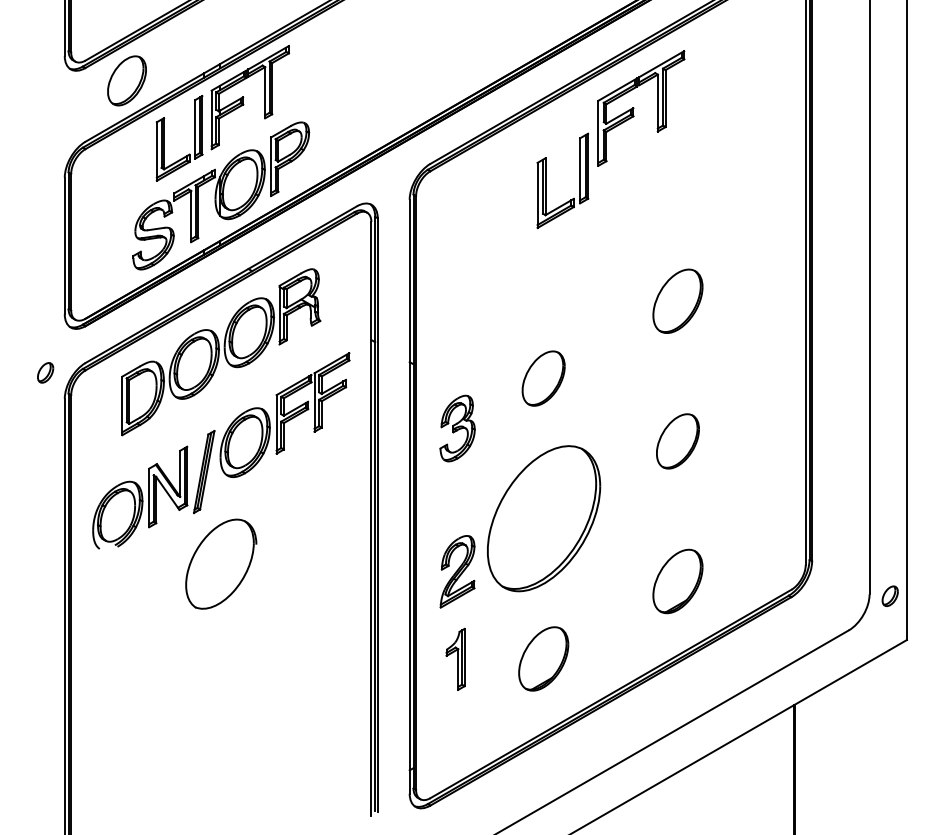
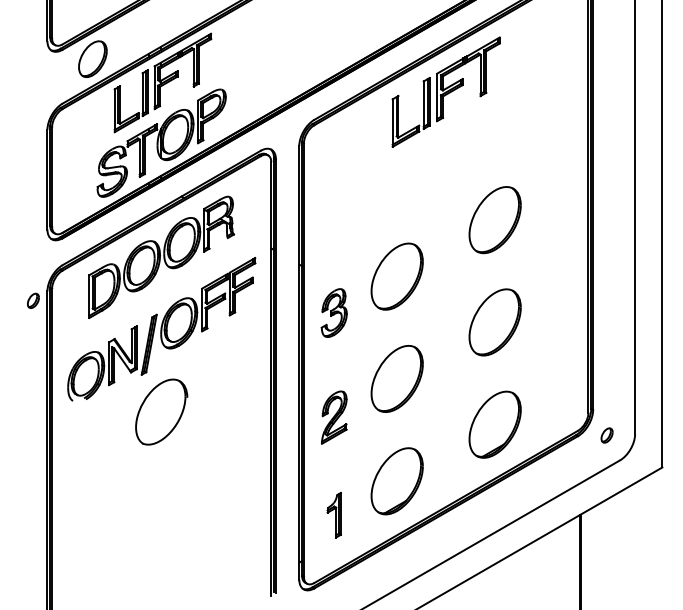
part: (546, 180) -> (399, 112), moved
part: (677, 301) -> (494, 220), size x1.43
part: (45, 372) -> (33, 300), moved
part: (543, 378) -> (396, 276), size x1.67
part: (677, 441) -> (494, 322), size x1.67
part: (543, 518) -> (396, 378), size x0.62
part: (677, 581) -> (494, 424), size x1.43
part: (889, 595) -> (606, 434), moved
part: (455, 658) -> (334, 514), moved
part: (543, 658) -> (396, 480), size x1.43

